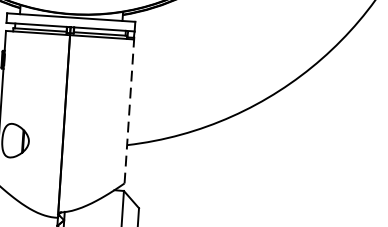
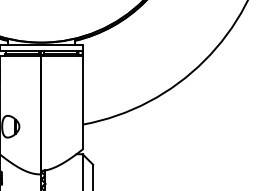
line: (129, 106) -> (82, 99), dashed -> solid

